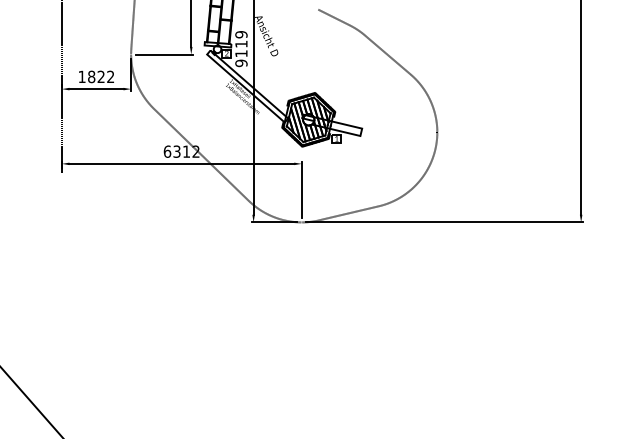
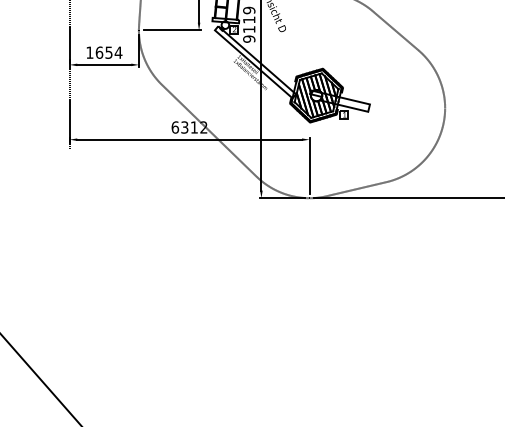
text: (101, 76) -> (109, 52), 1822 -> 1654

